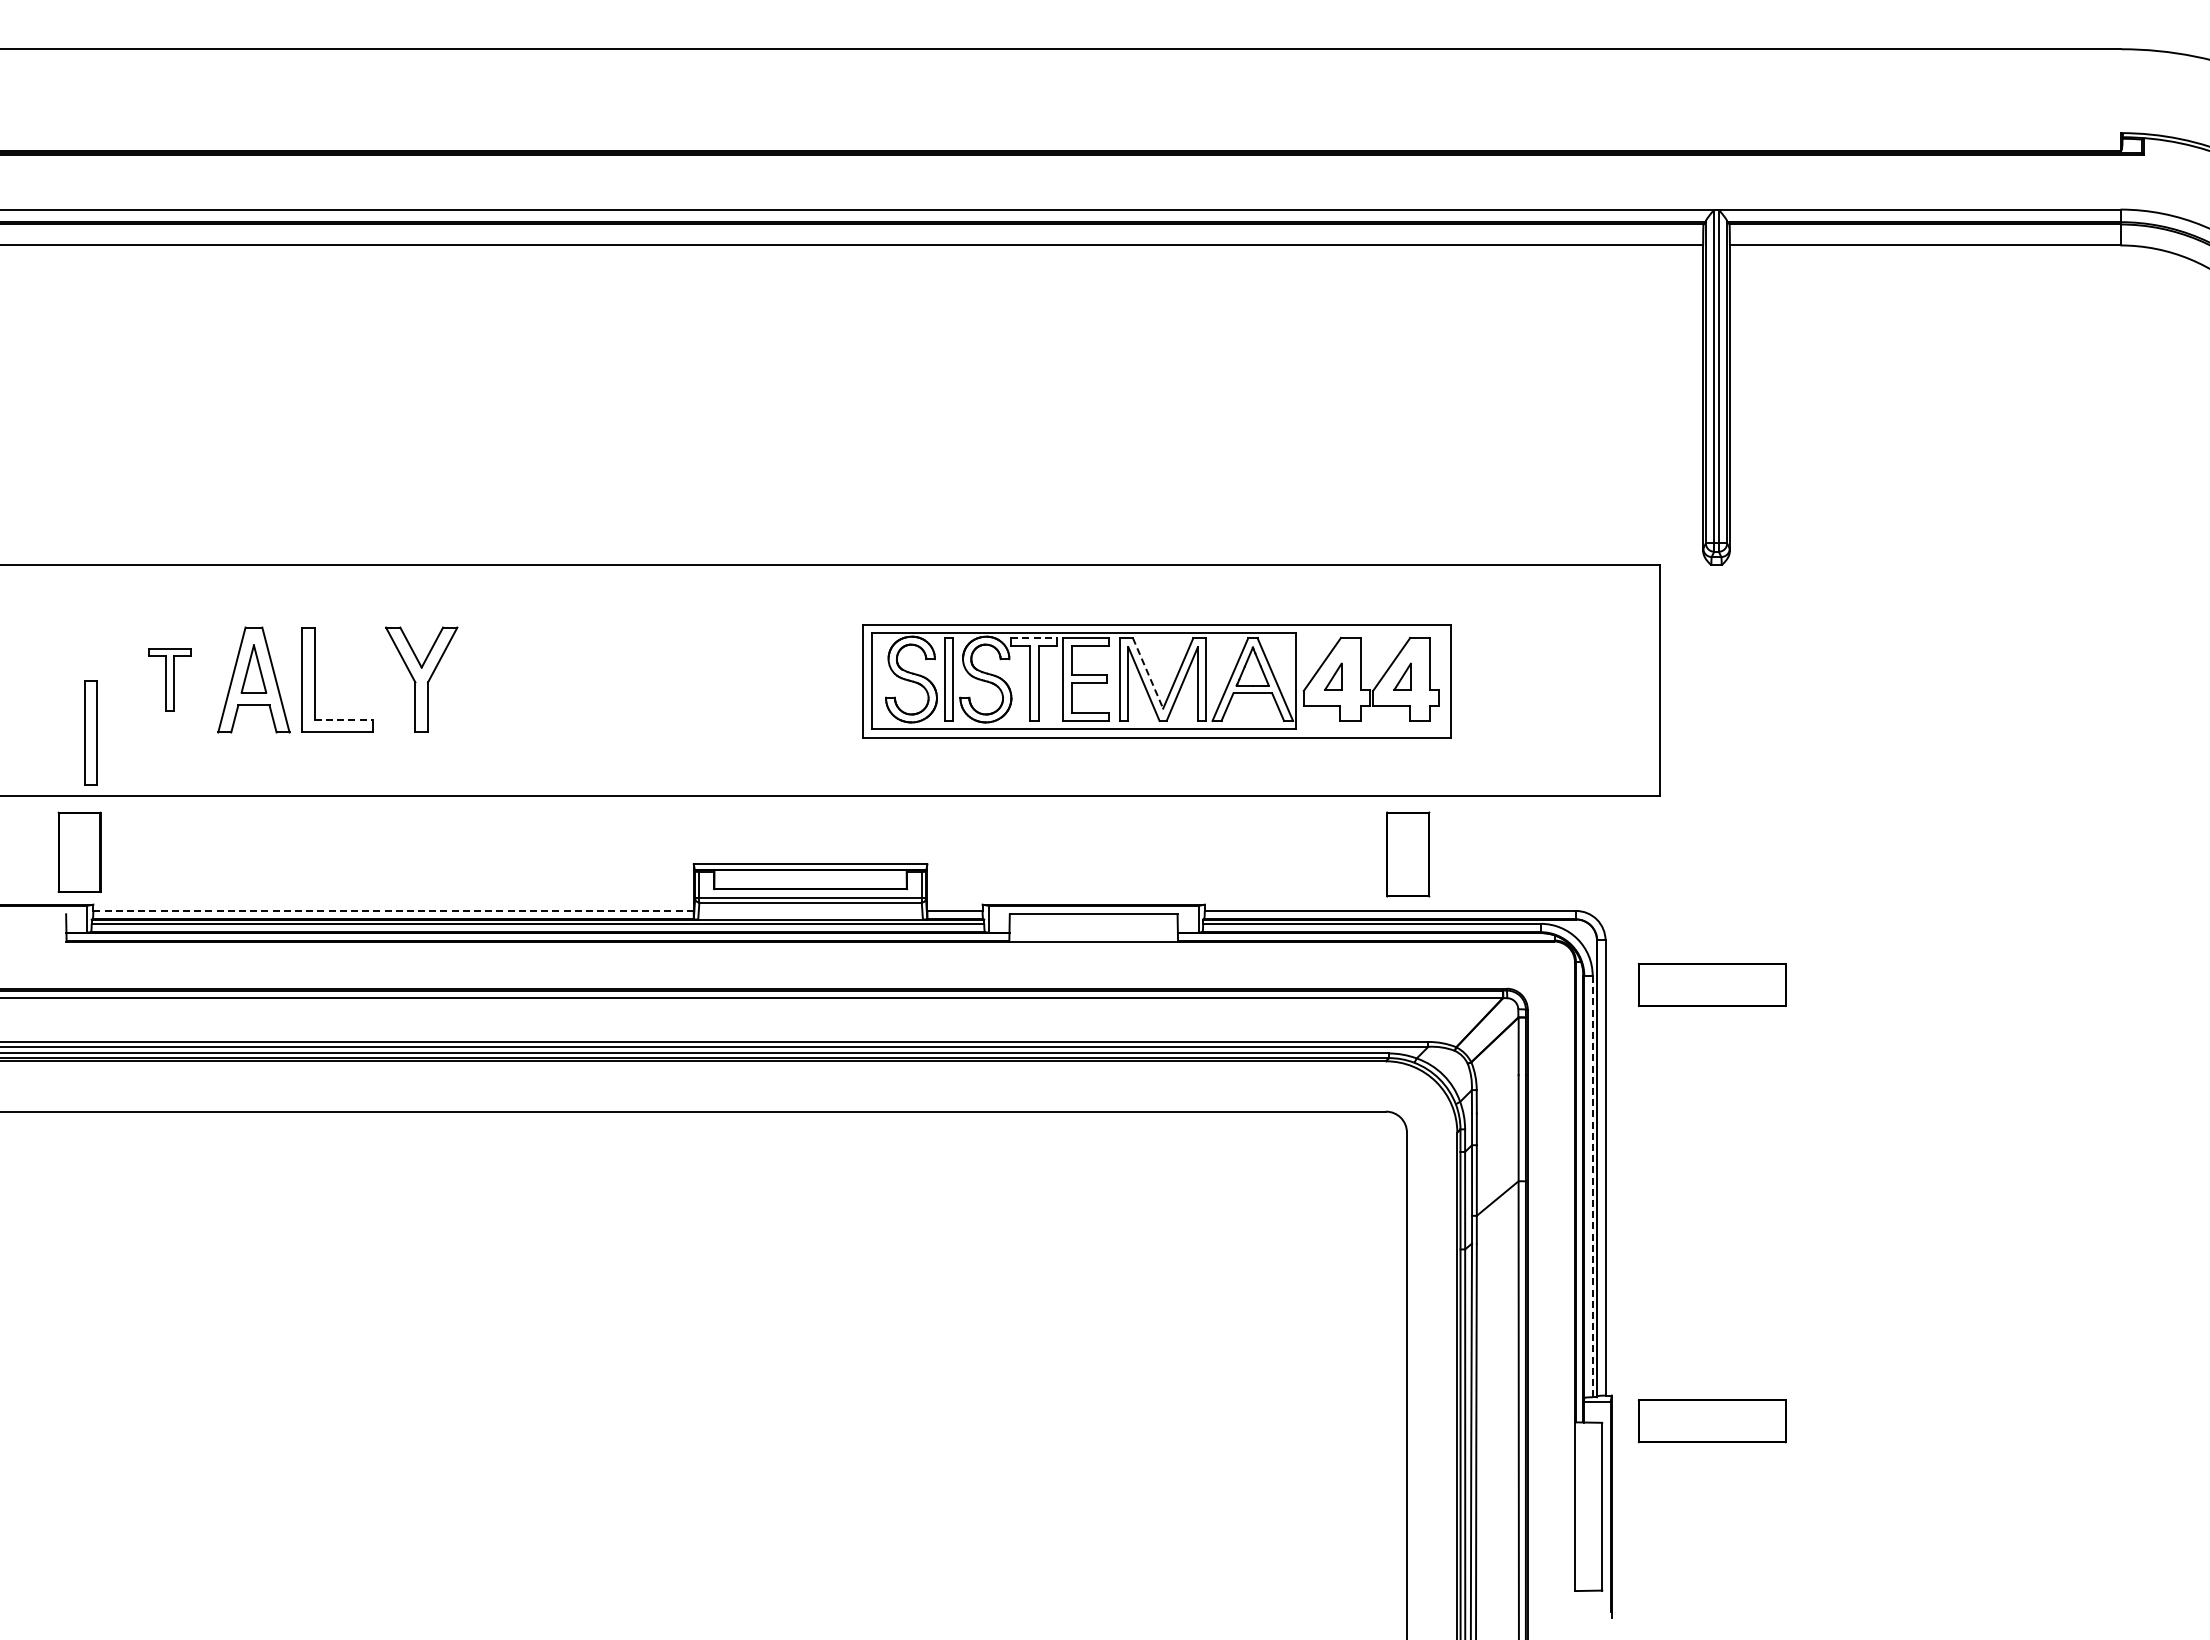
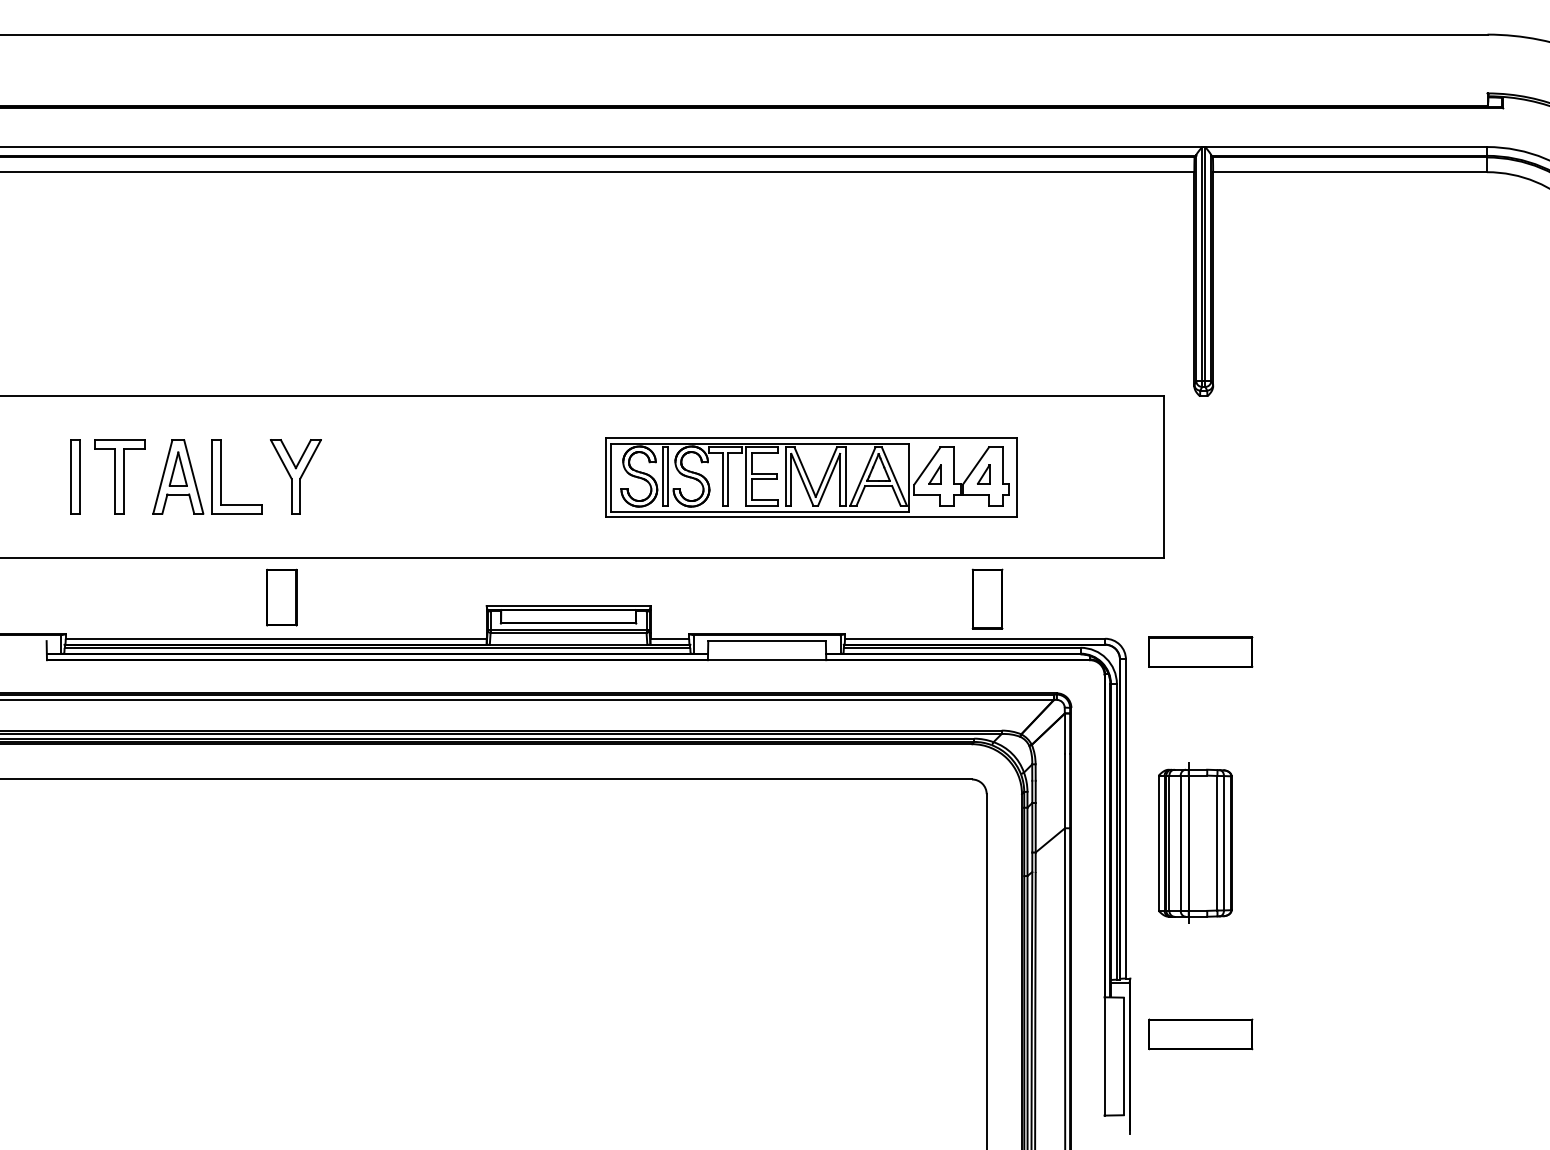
line: (1034, 638) -> (725, 447), dashed -> solid
line: (1148, 673) -> (805, 472), dashed -> solid
part: (169, 679) -> (119, 476), size x1.67
line: (344, 719) -> (241, 504), dashed -> solid
part: (90, 732) -> (74, 476), moved
part: (79, 851) -> (281, 597), moved
line: (393, 910) -> (276, 638), dashed -> solid
part: (1712, 984) -> (1200, 651), moved
line: (1592, 1186) -> (1116, 831), dashed -> solid
part: (1704, 1202) -> (1195, 843), added
part: (1711, 1421) -> (1200, 1034), moved

